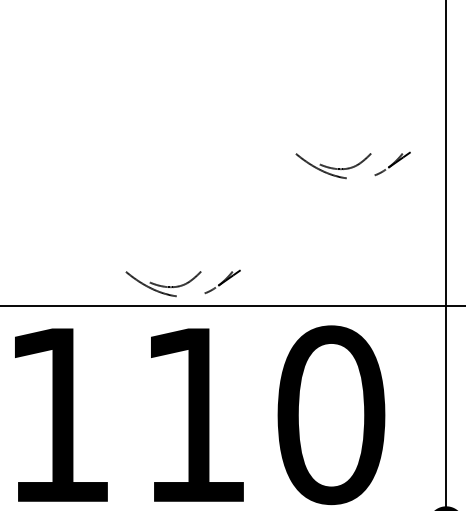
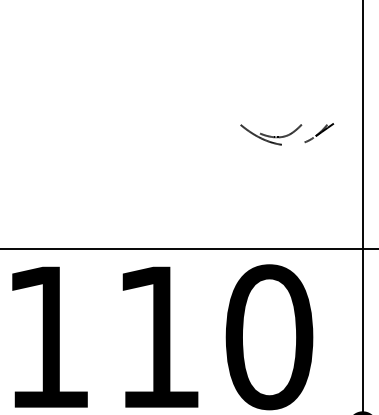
part: (182, 283) -> (148, 230), removed

